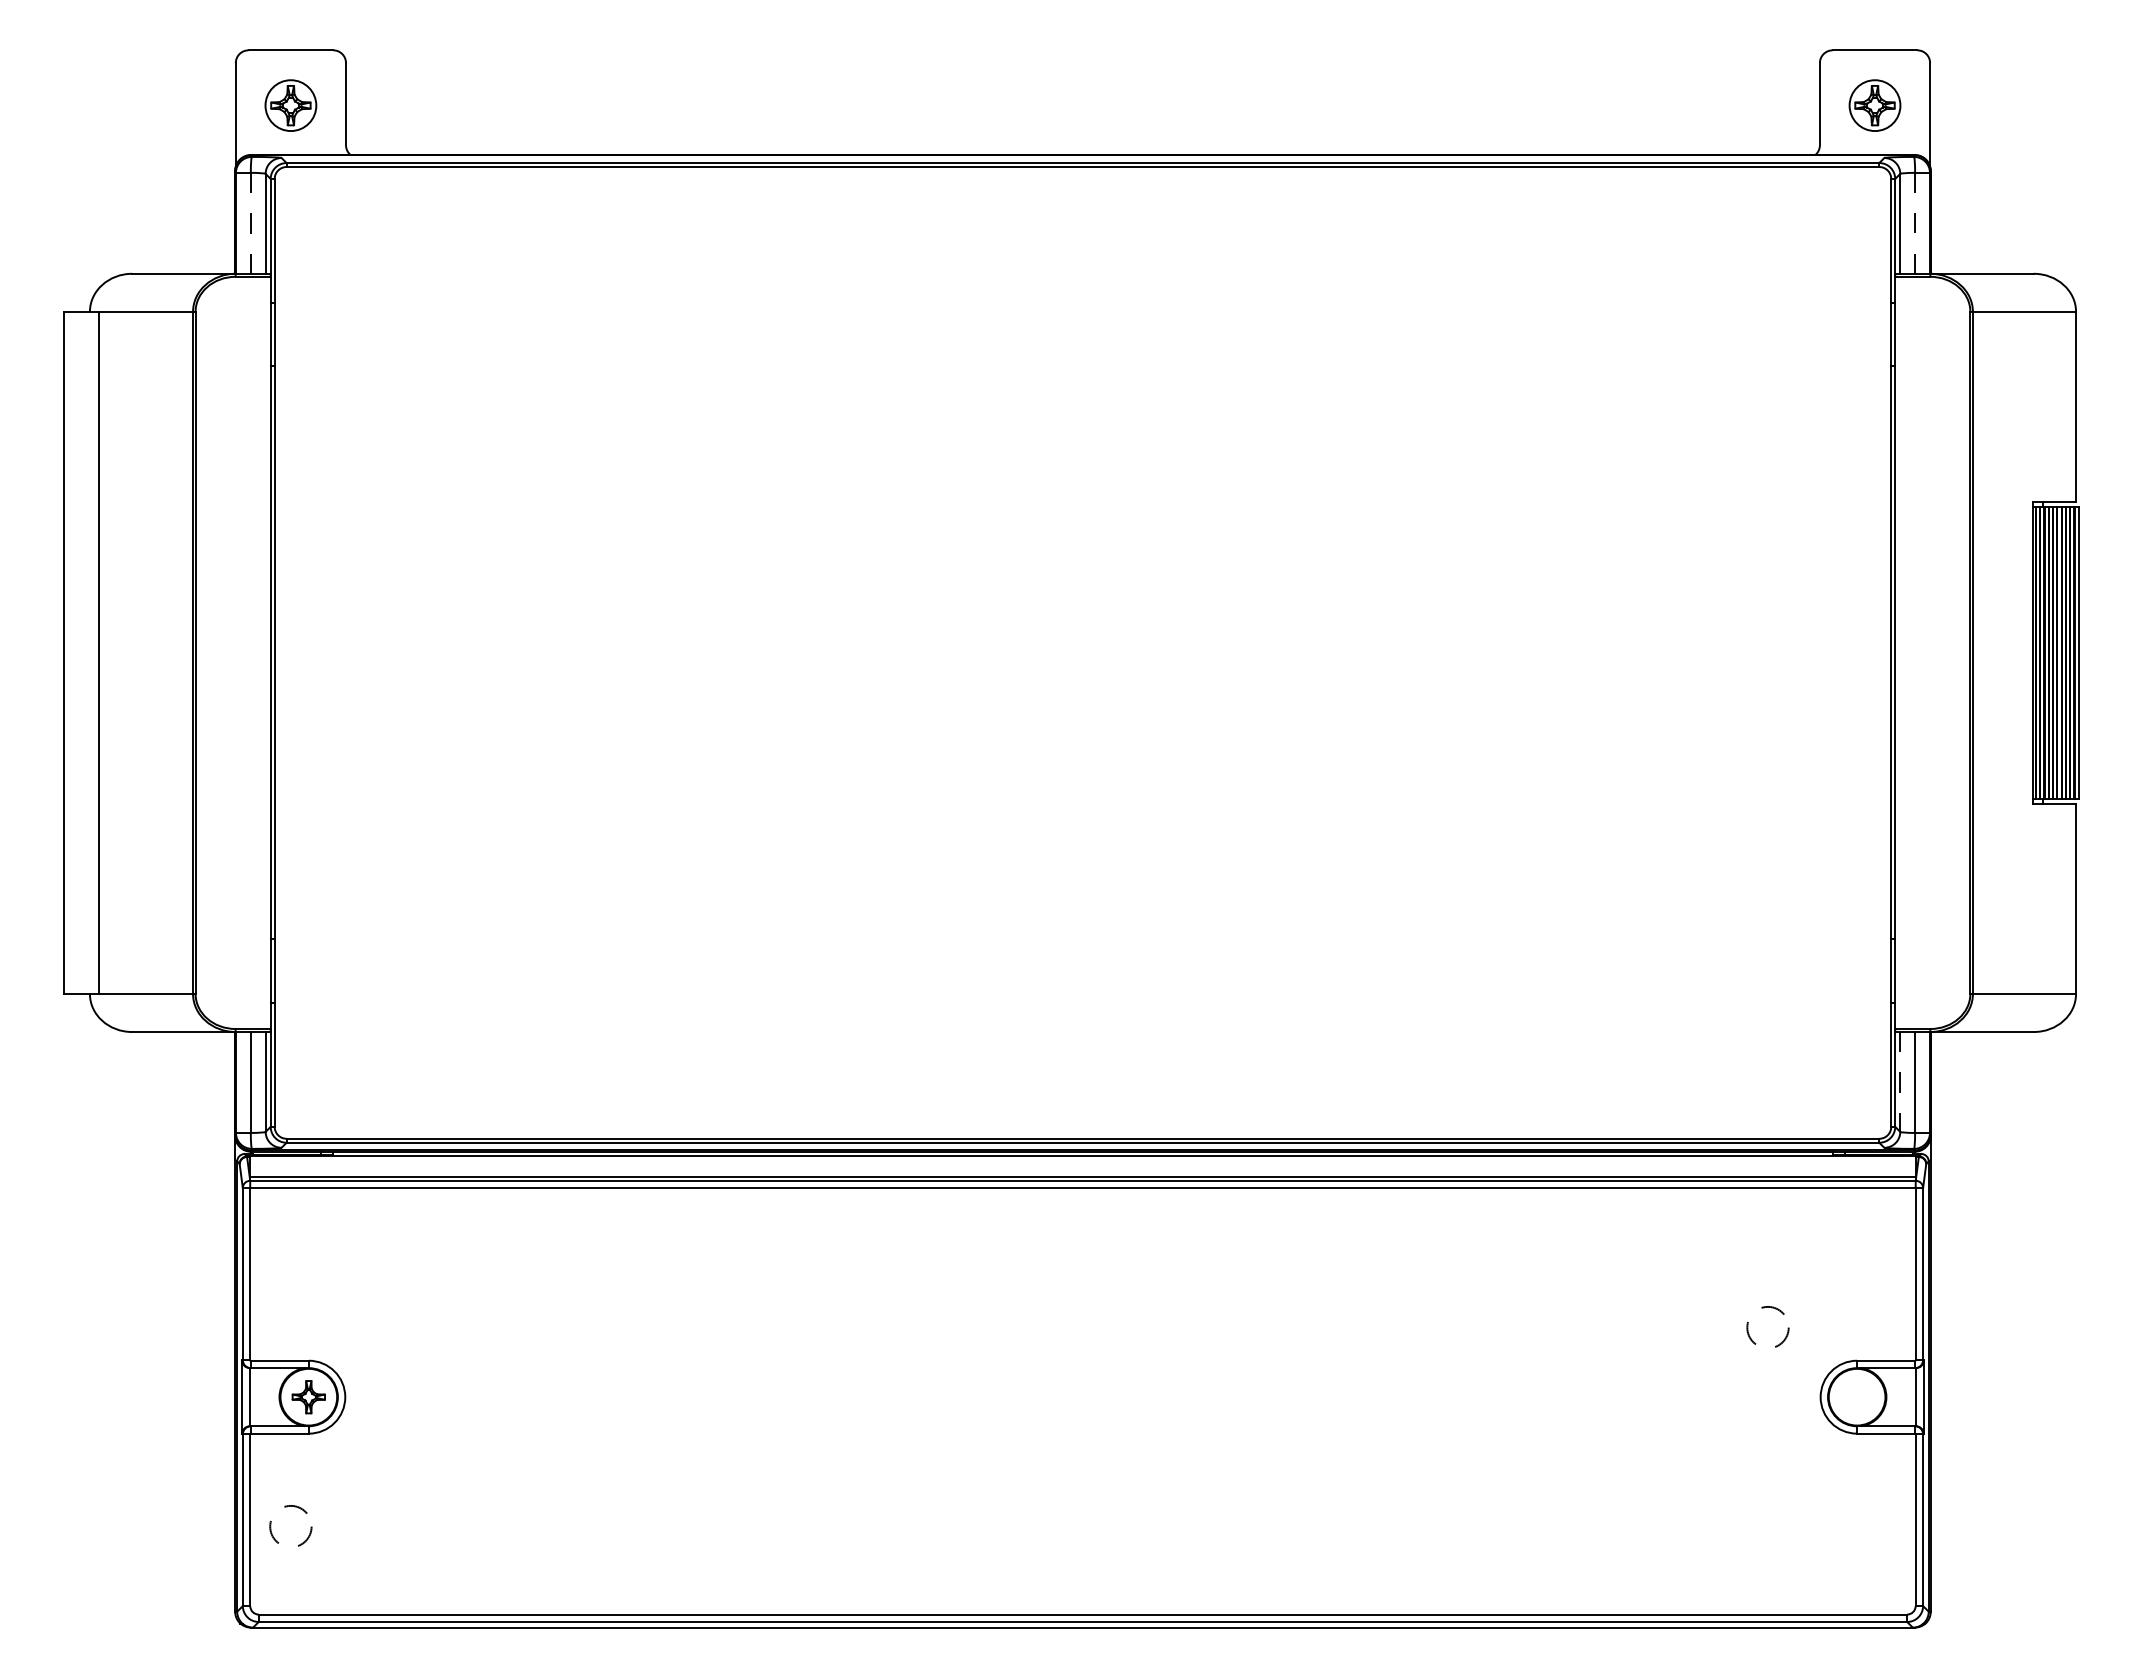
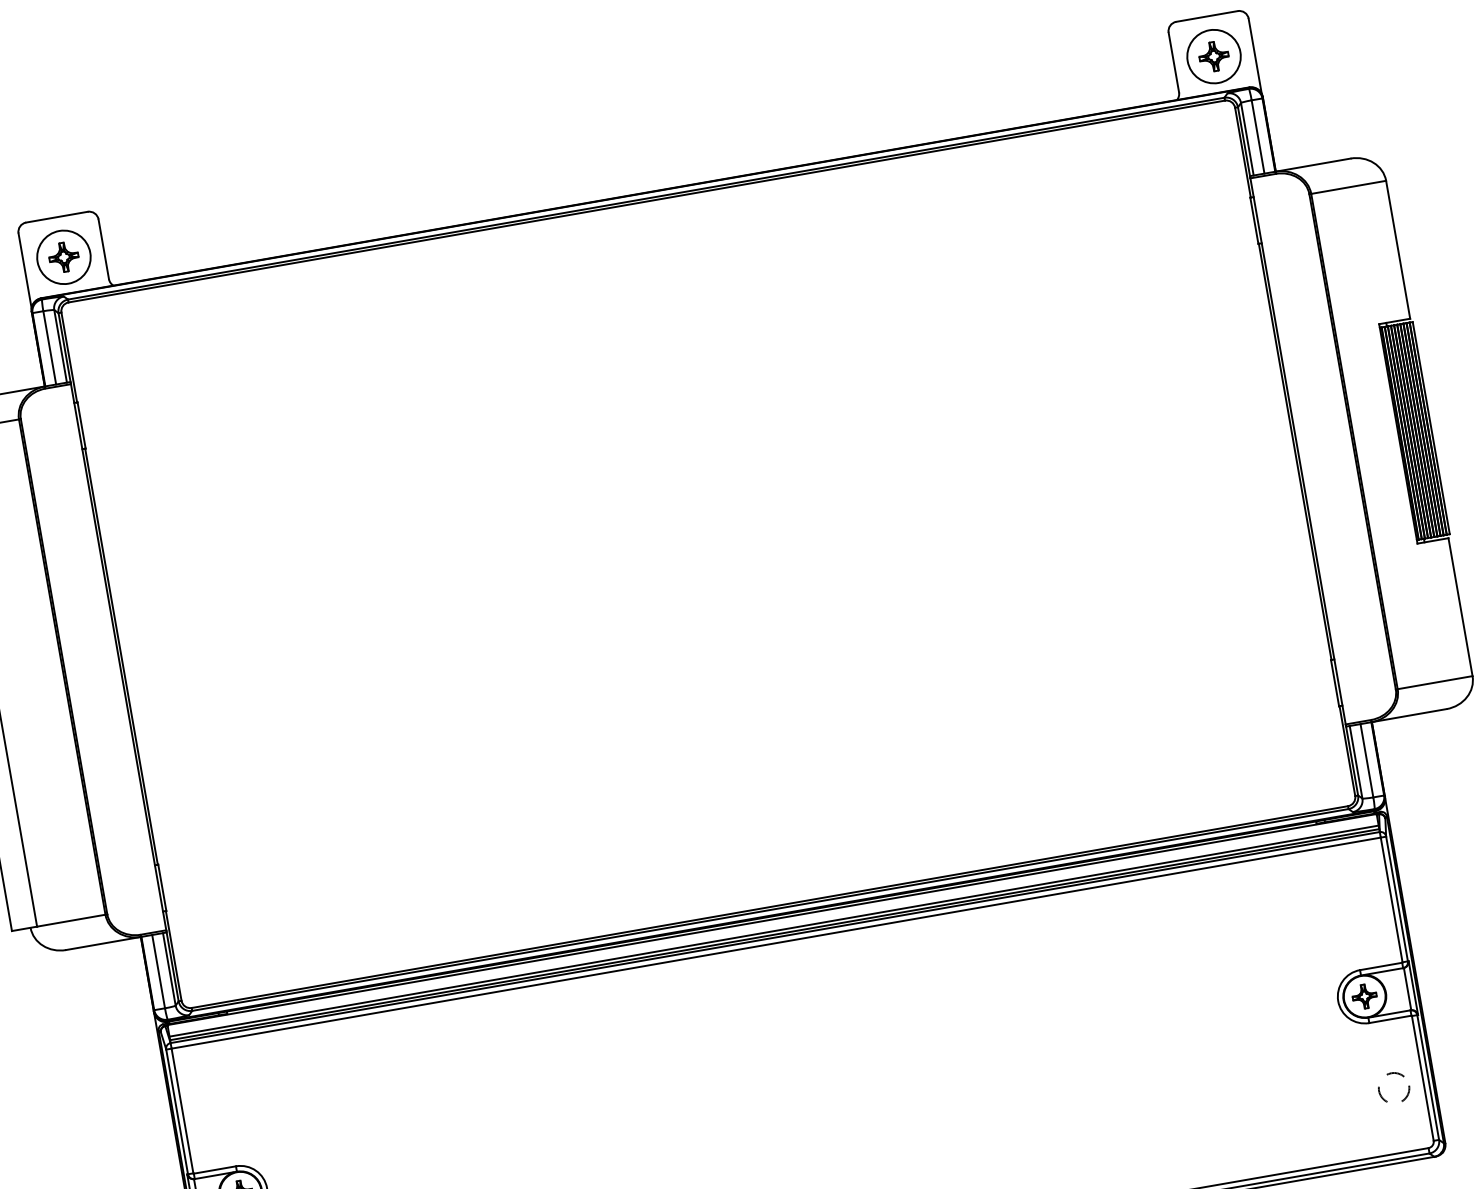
circle: (290, 105) -> (63, 257), size x1.43
circle: (1874, 105) -> (1213, 56), size x1.43
line: (1915, 222) -> (1258, 136), dashed -> solid
line: (250, 223) -> (49, 348), dashed -> solid
line: (1900, 1081) -> (1356, 761), dashed -> solid
line: (1082, 1171) -> (773, 930), added
circle: (1767, 1326) -> (1393, 1087), moved
part: (1857, 1397) -> (1365, 996), added

